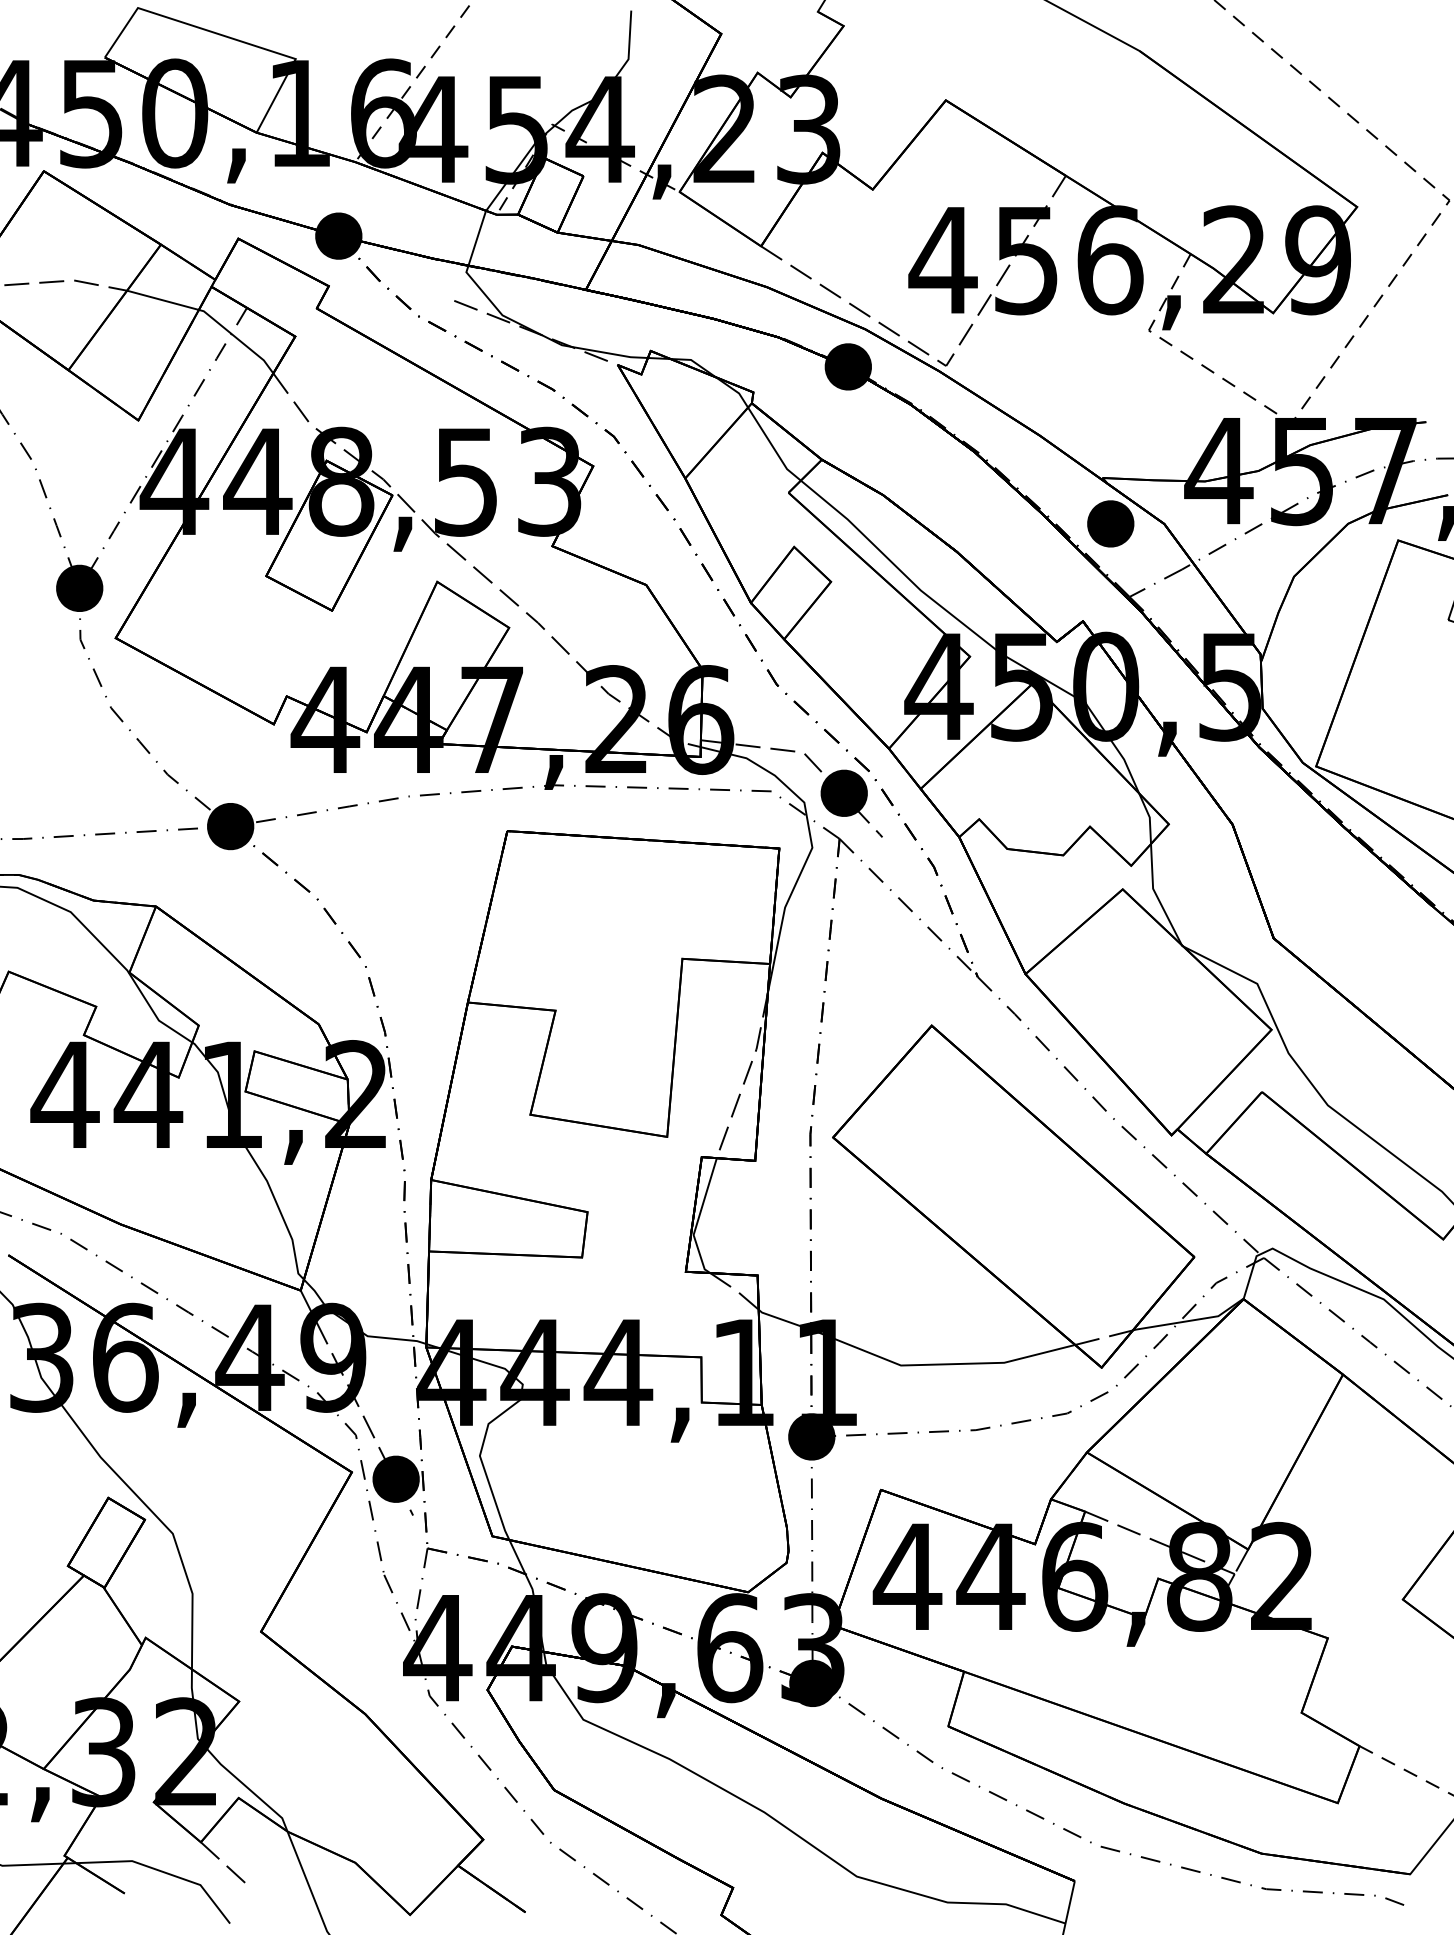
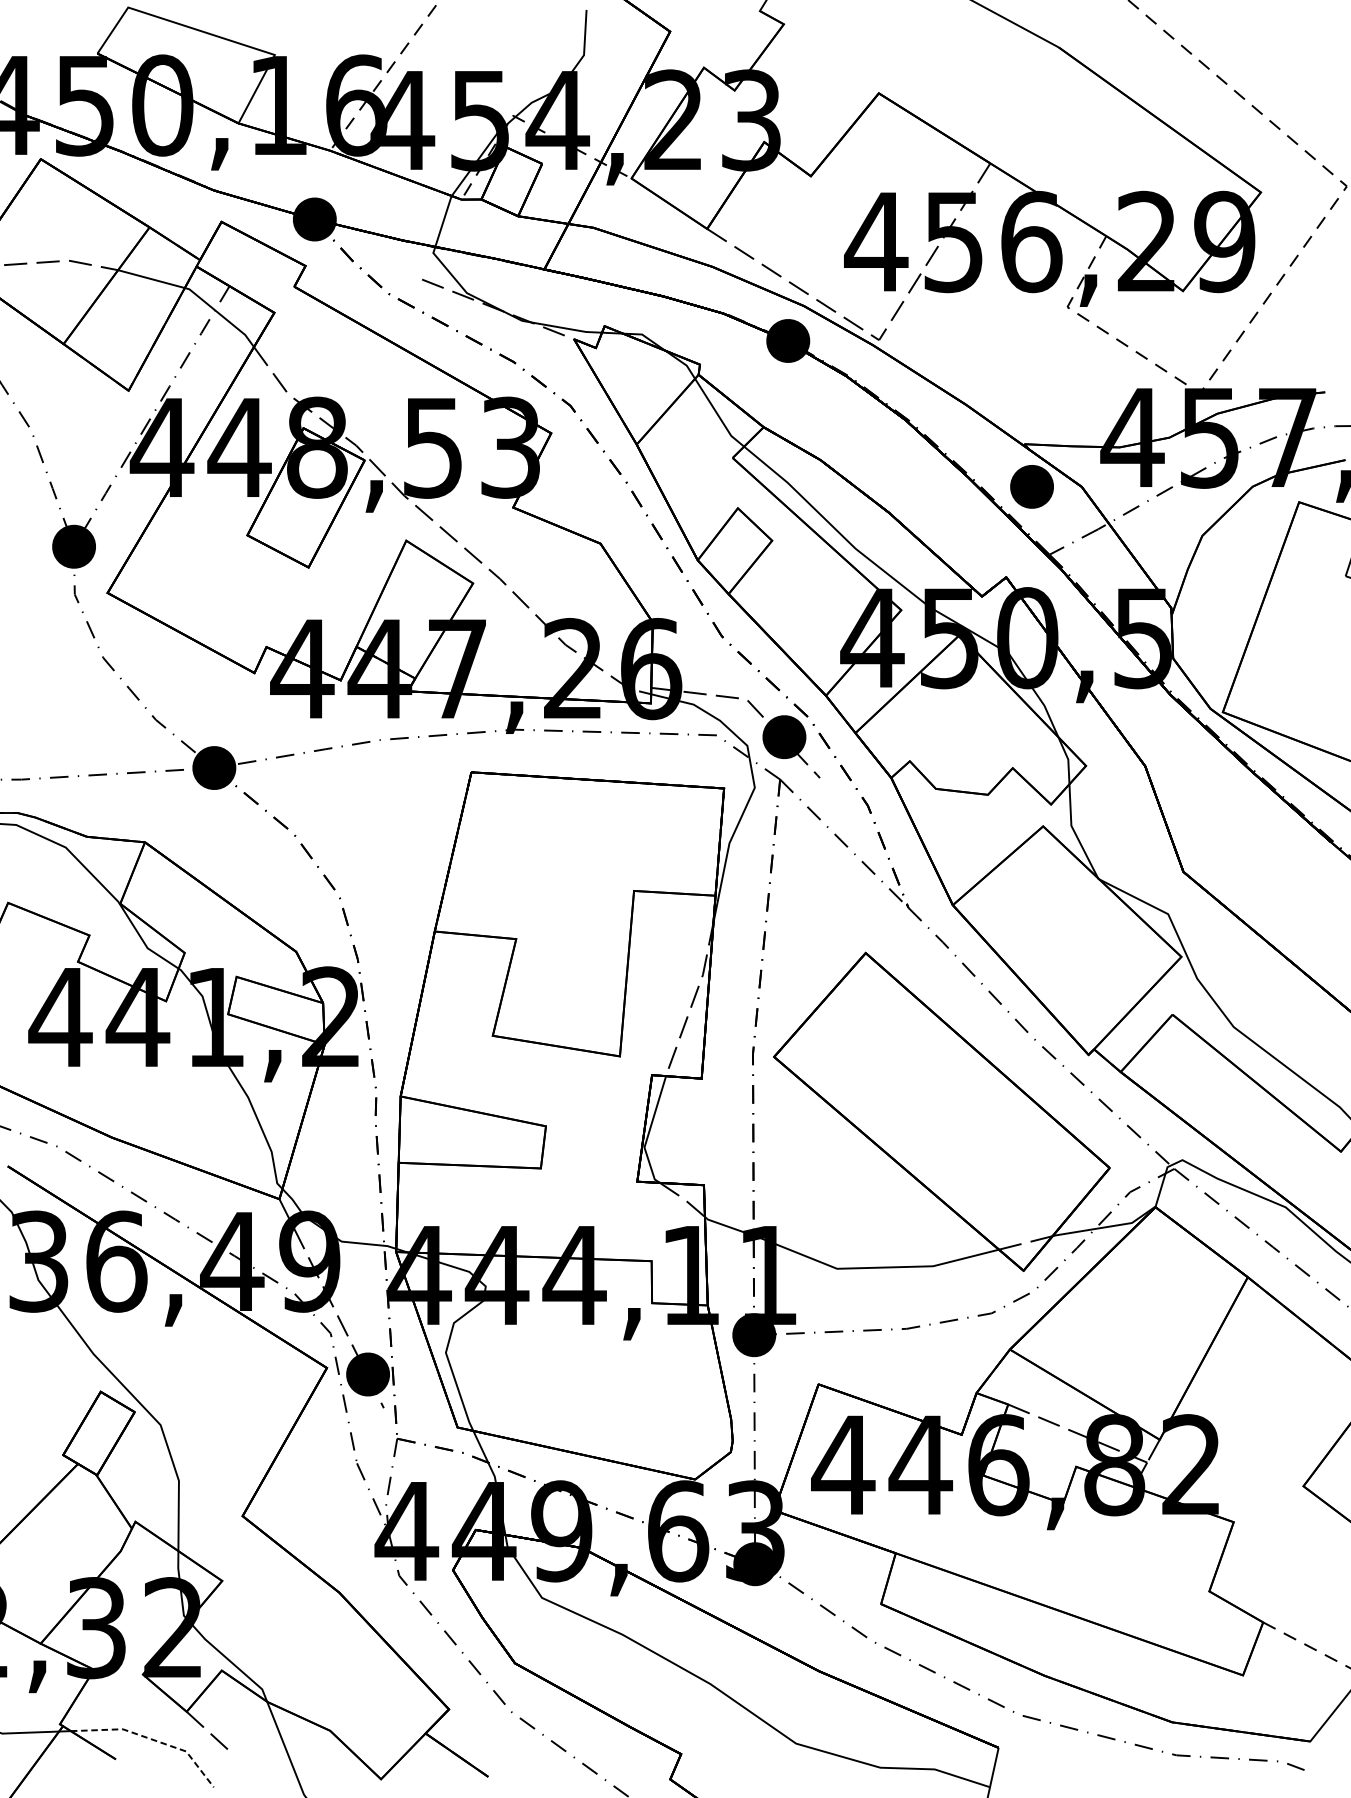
line: (163, 1871) -> (151, 1738), solid -> dashed

